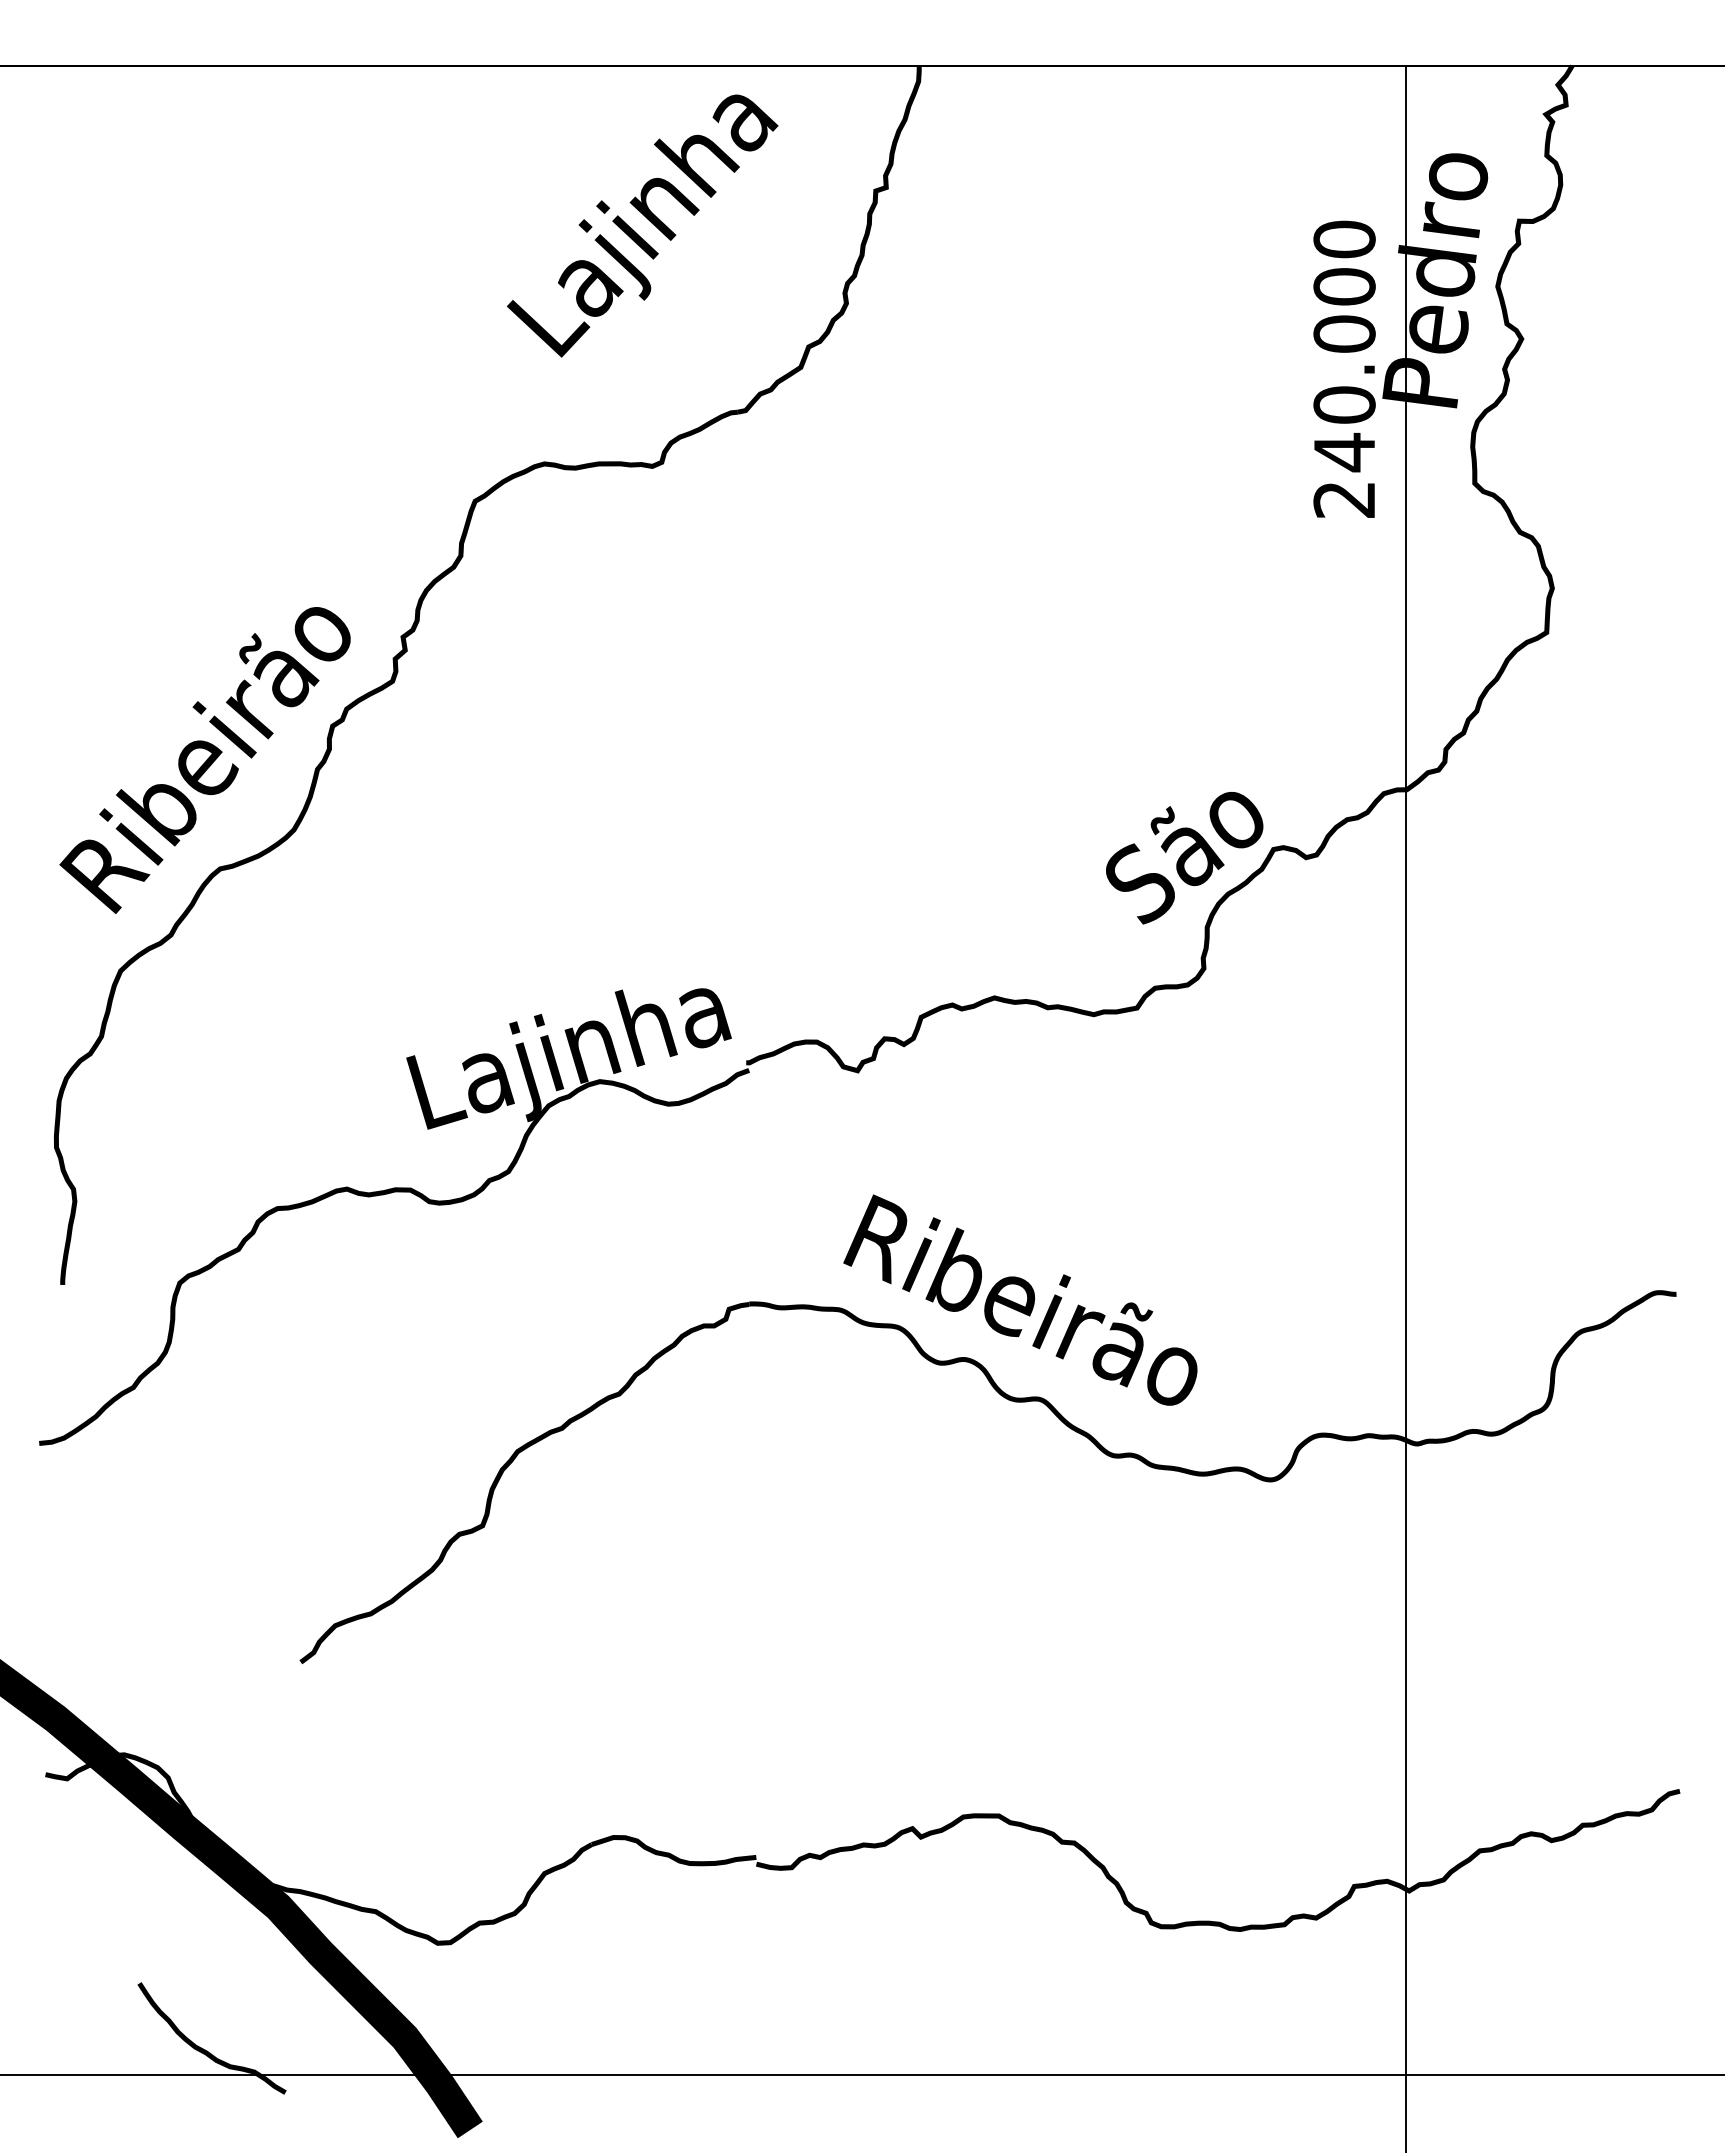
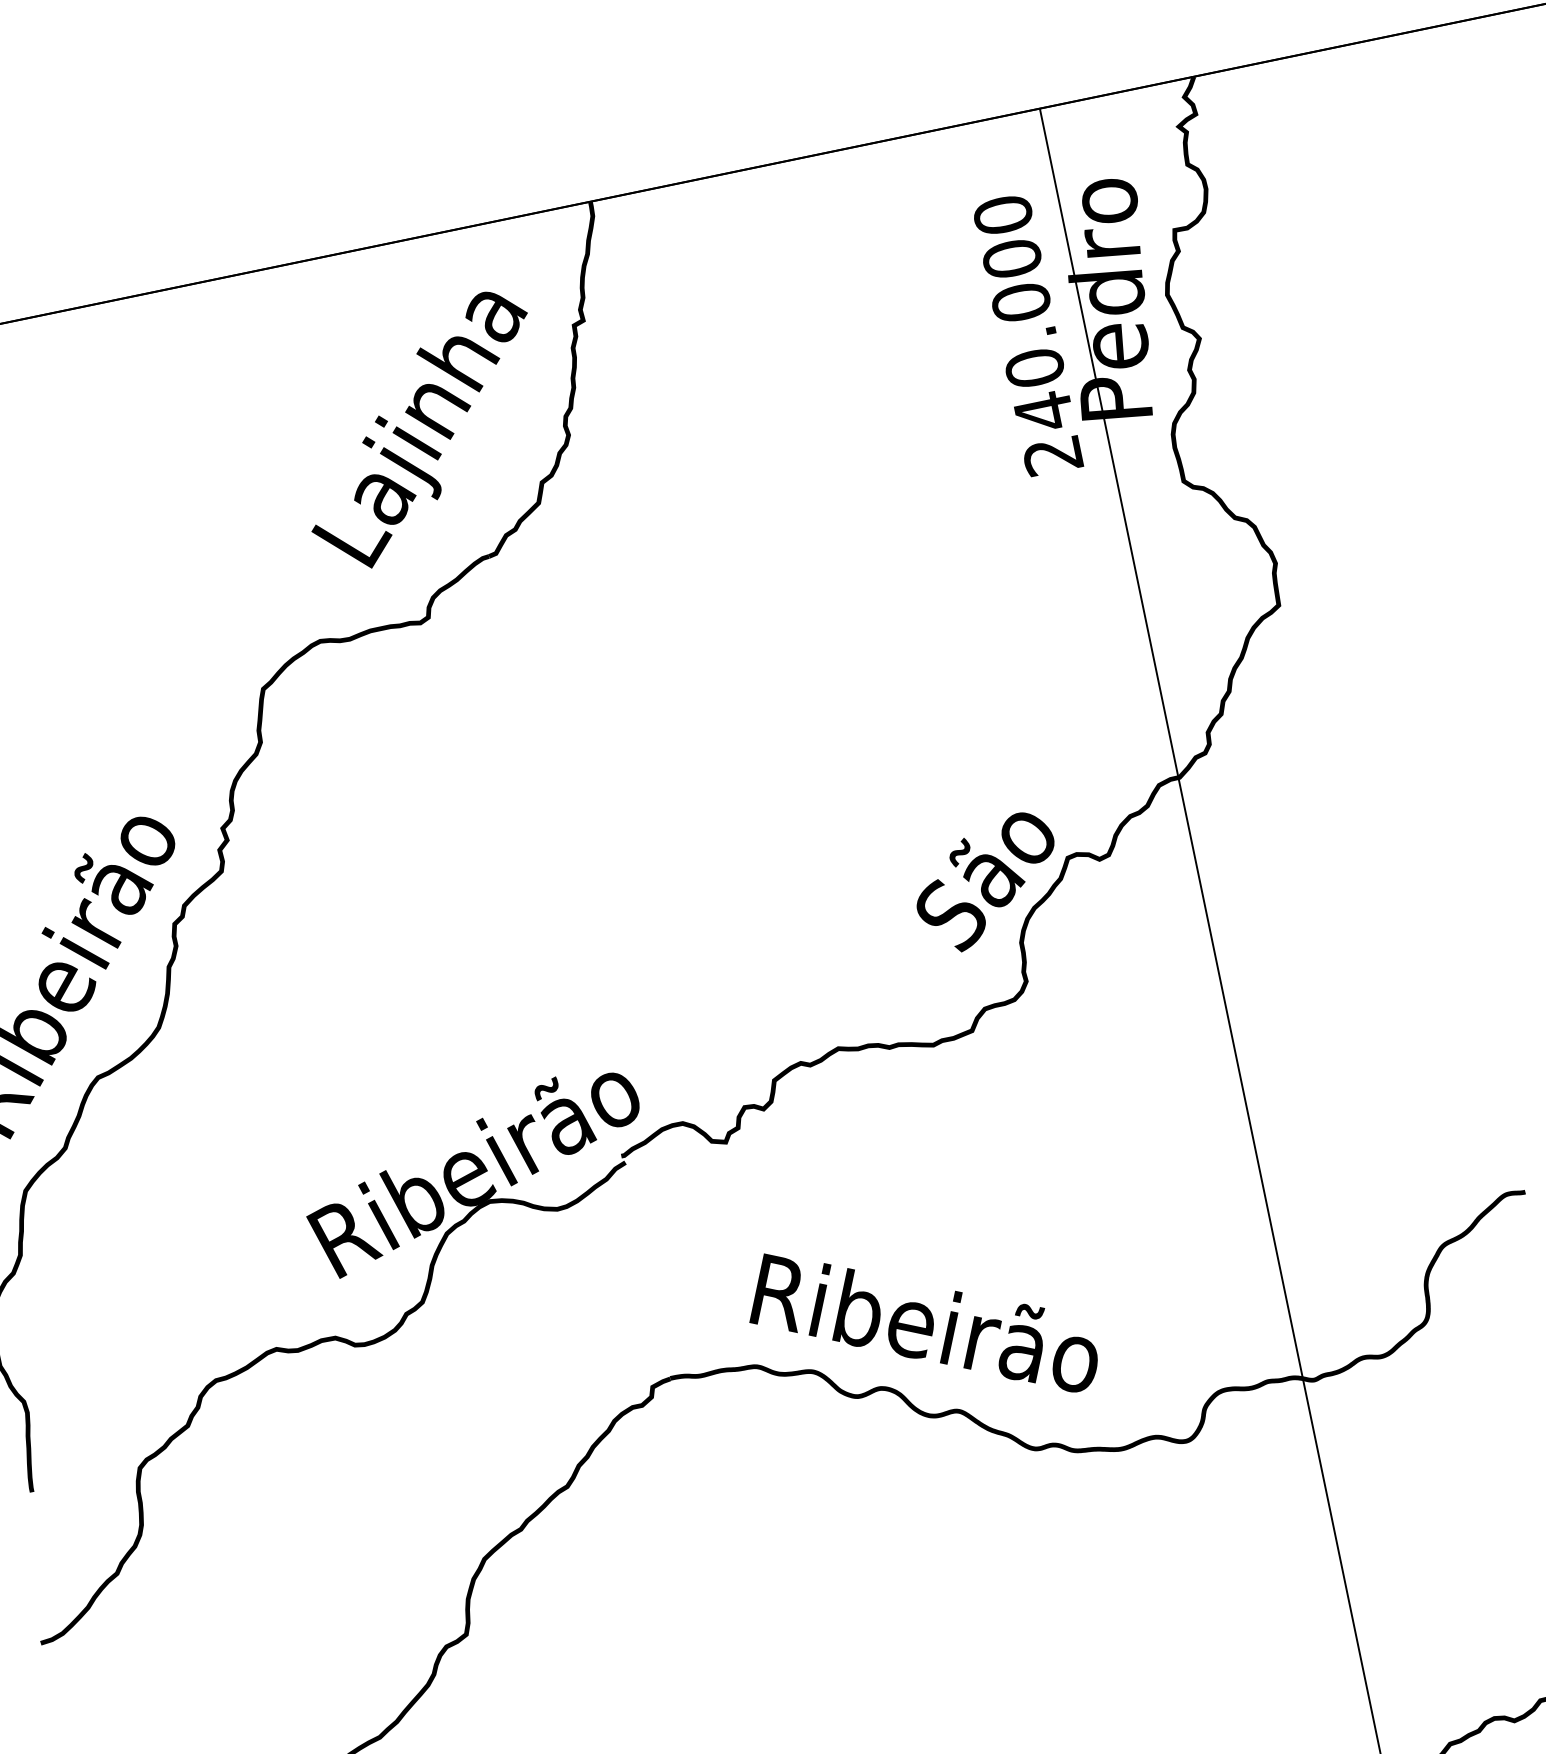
text: (642, 225) -> (421, 431), moved
text: (1344, 368) -> (1027, 334), moved
text: (595, 1046) -> (478, 1169), Lajinha -> Ribeirão

